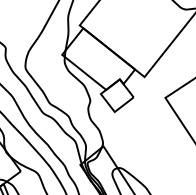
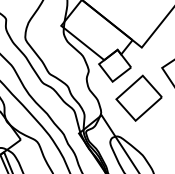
part: (141, 128) -> (138, 97), added

